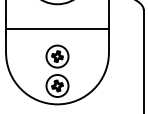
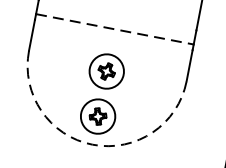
line: (58, 29) -> (116, 30), solid -> dashed
arc: (57, 104) -> (92, 144), solid -> dashed

